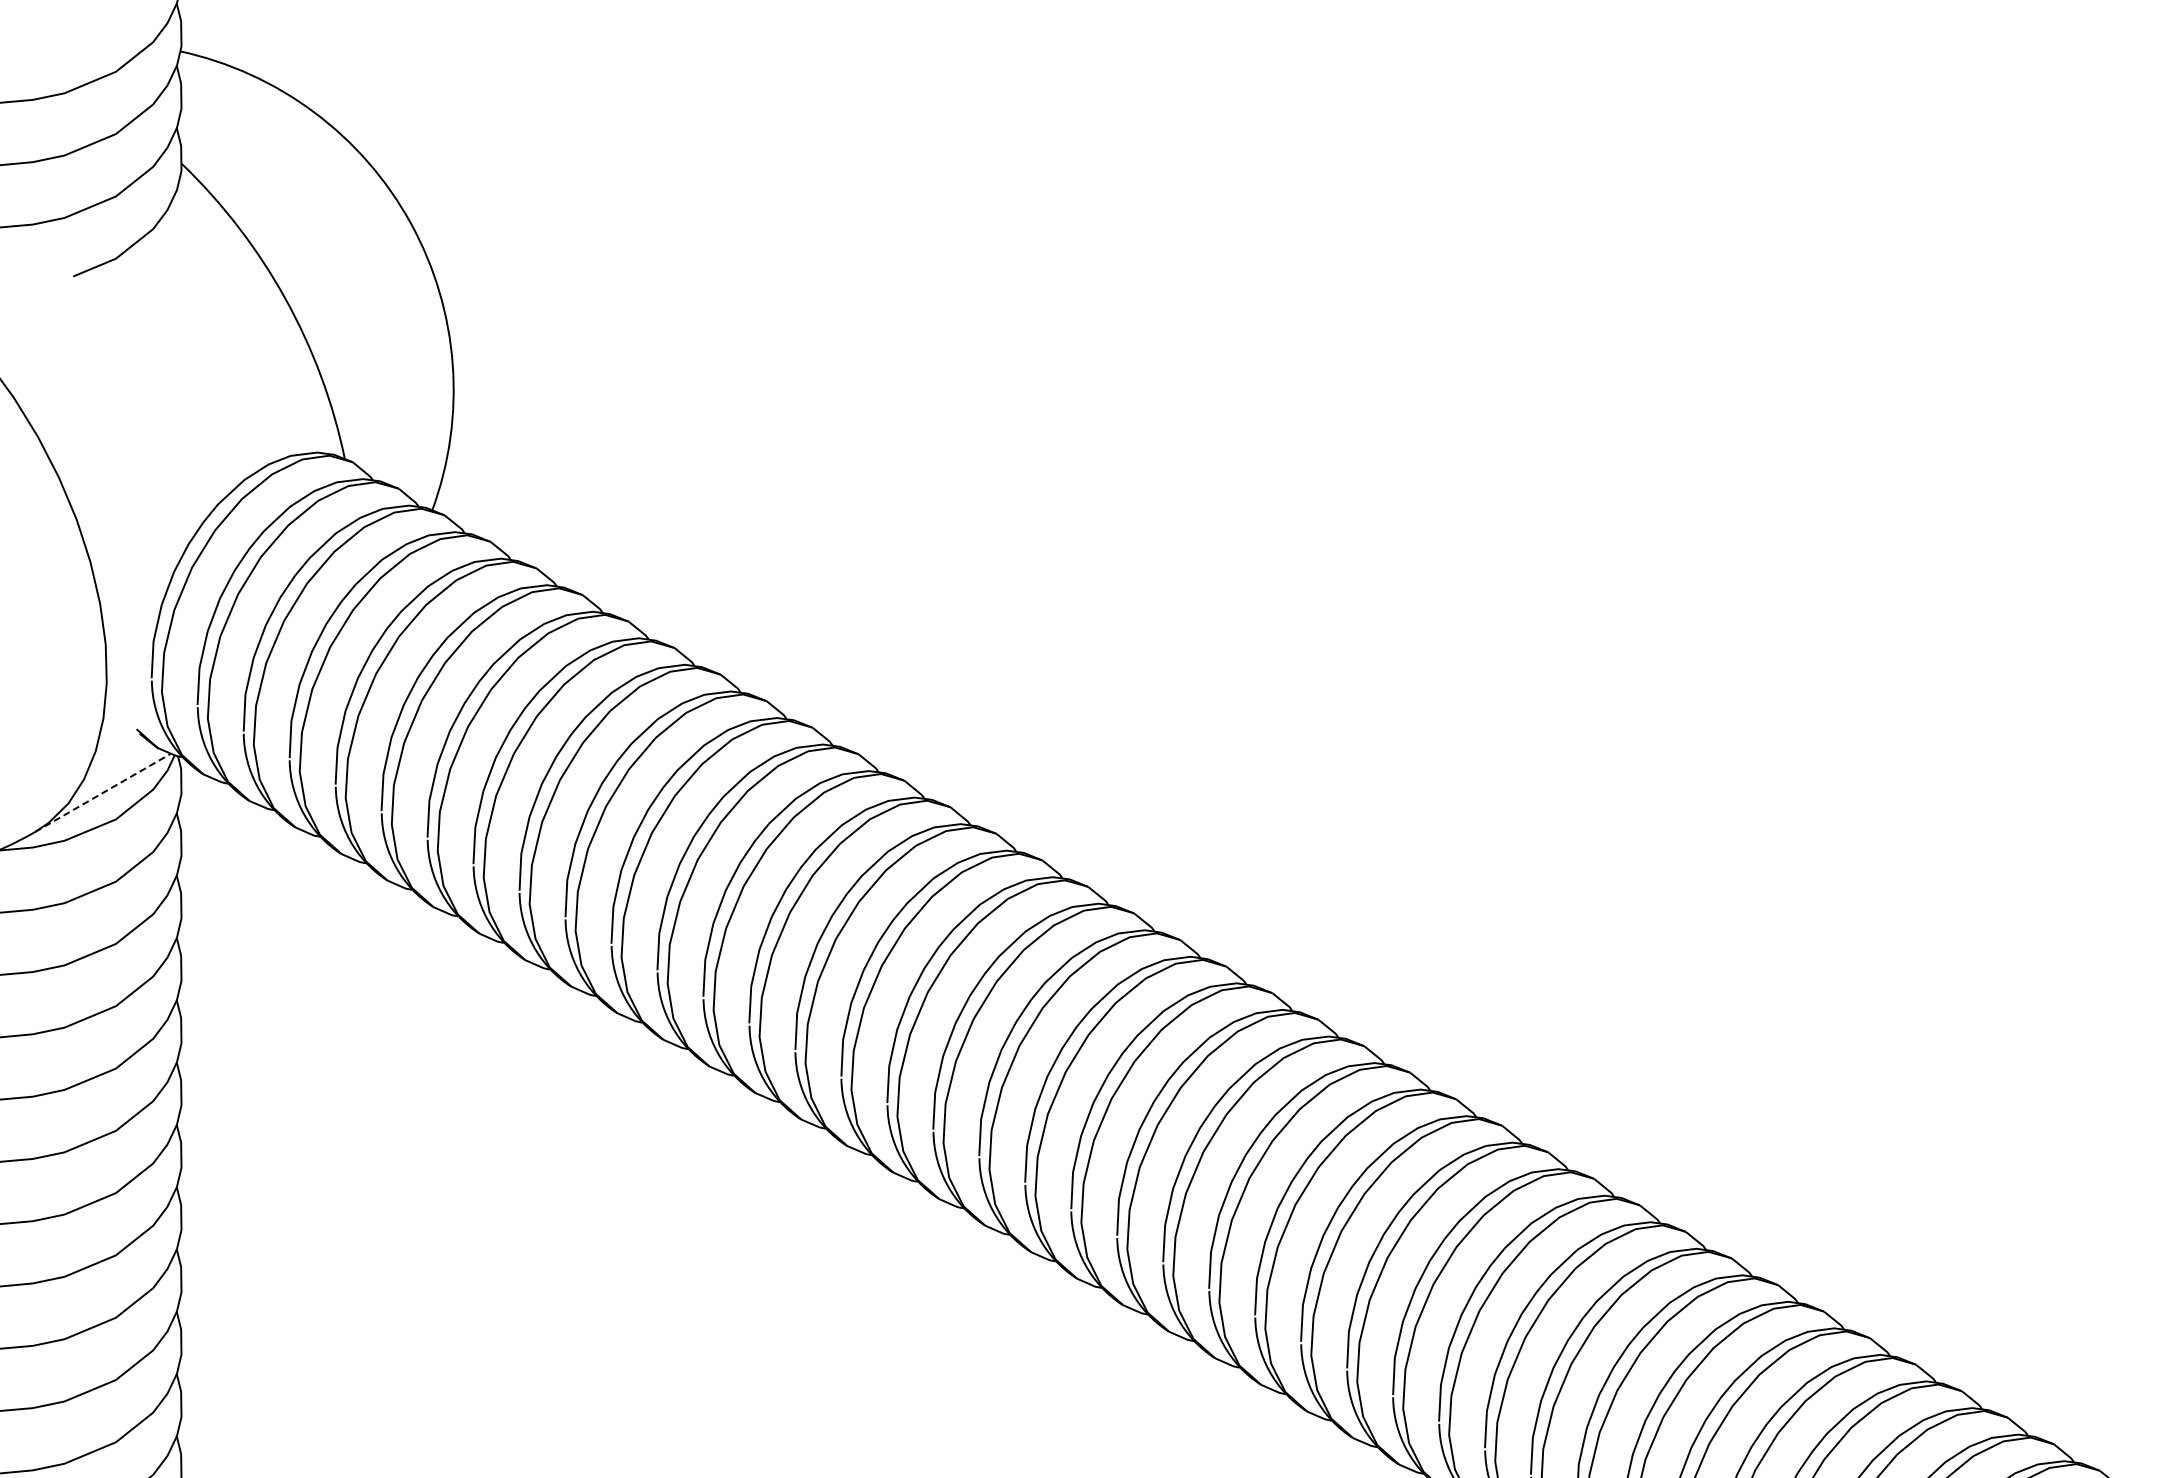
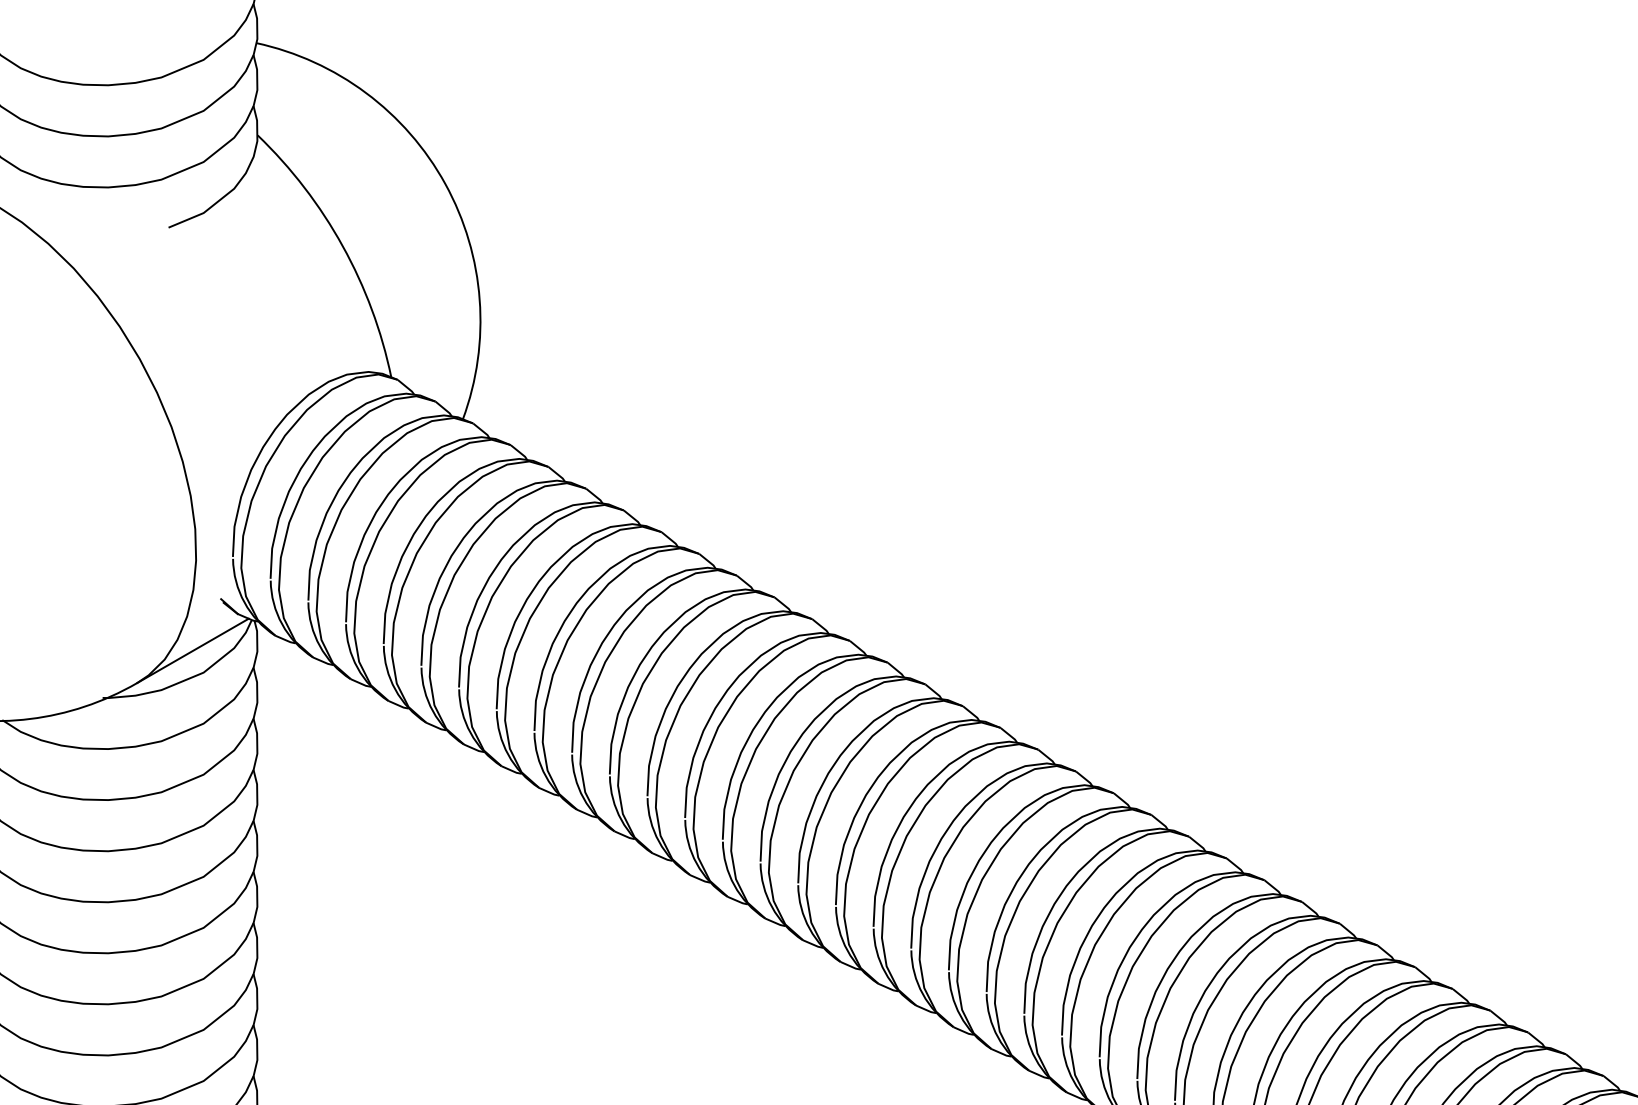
line: (103, 792) -> (193, 650), dashed -> solid

